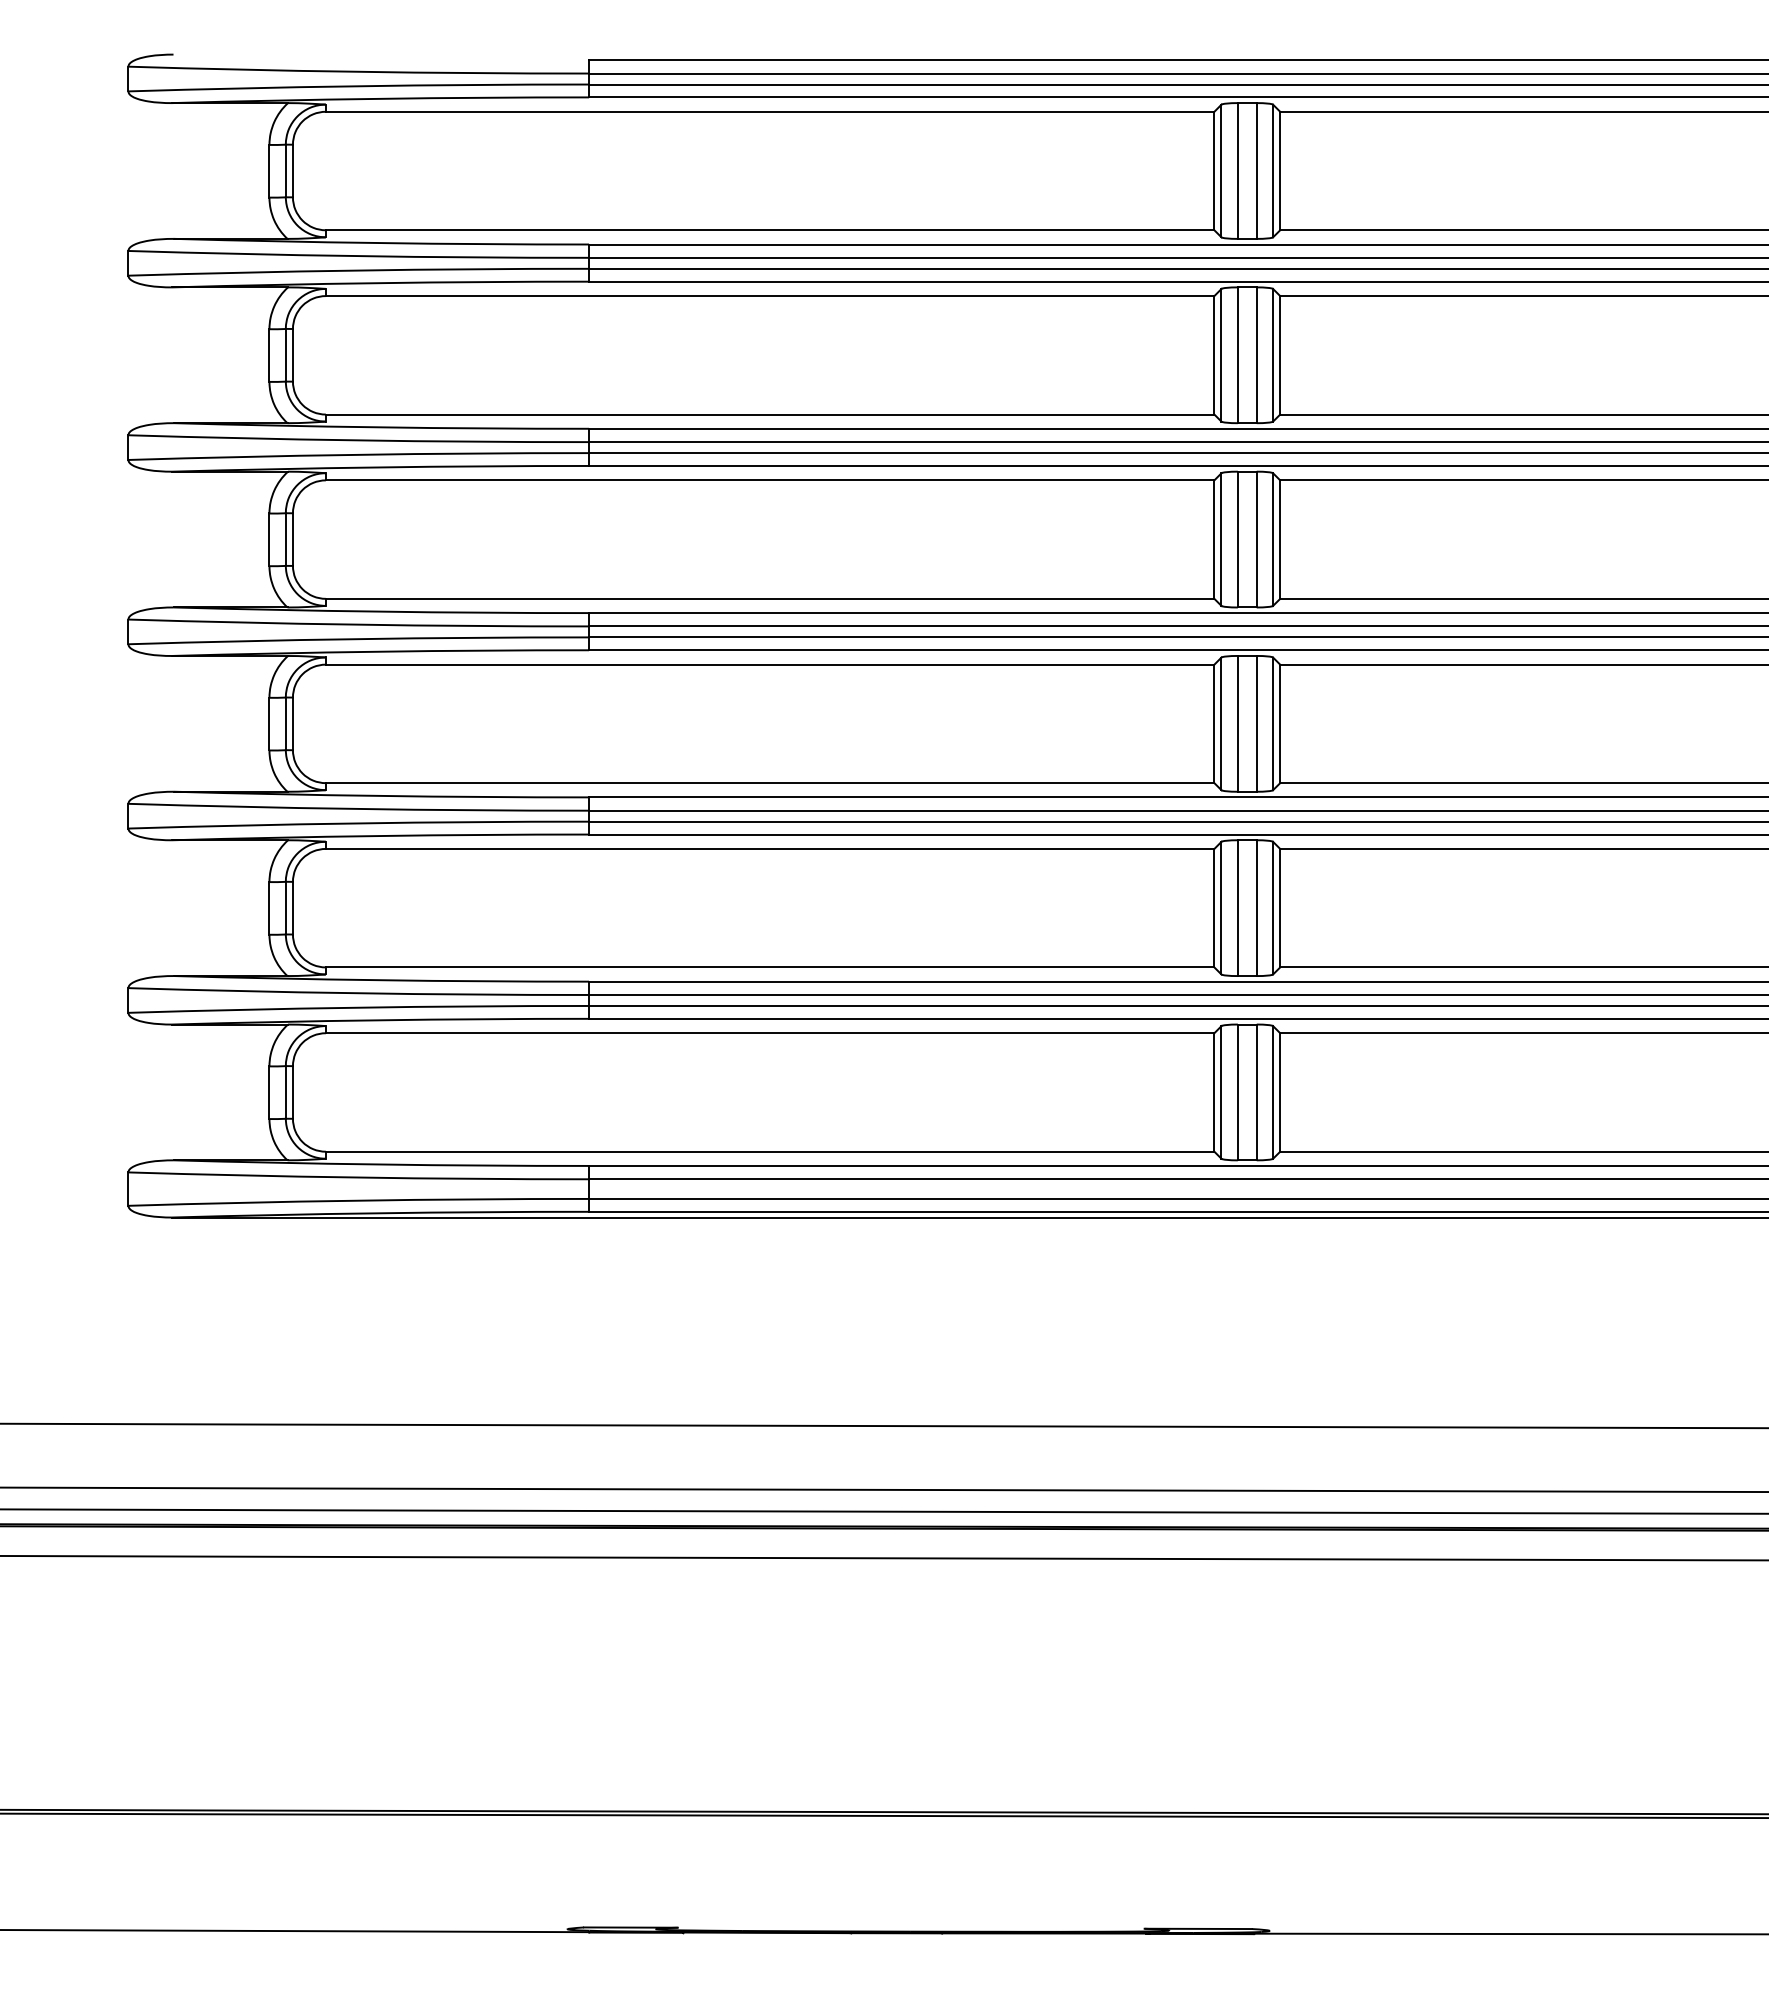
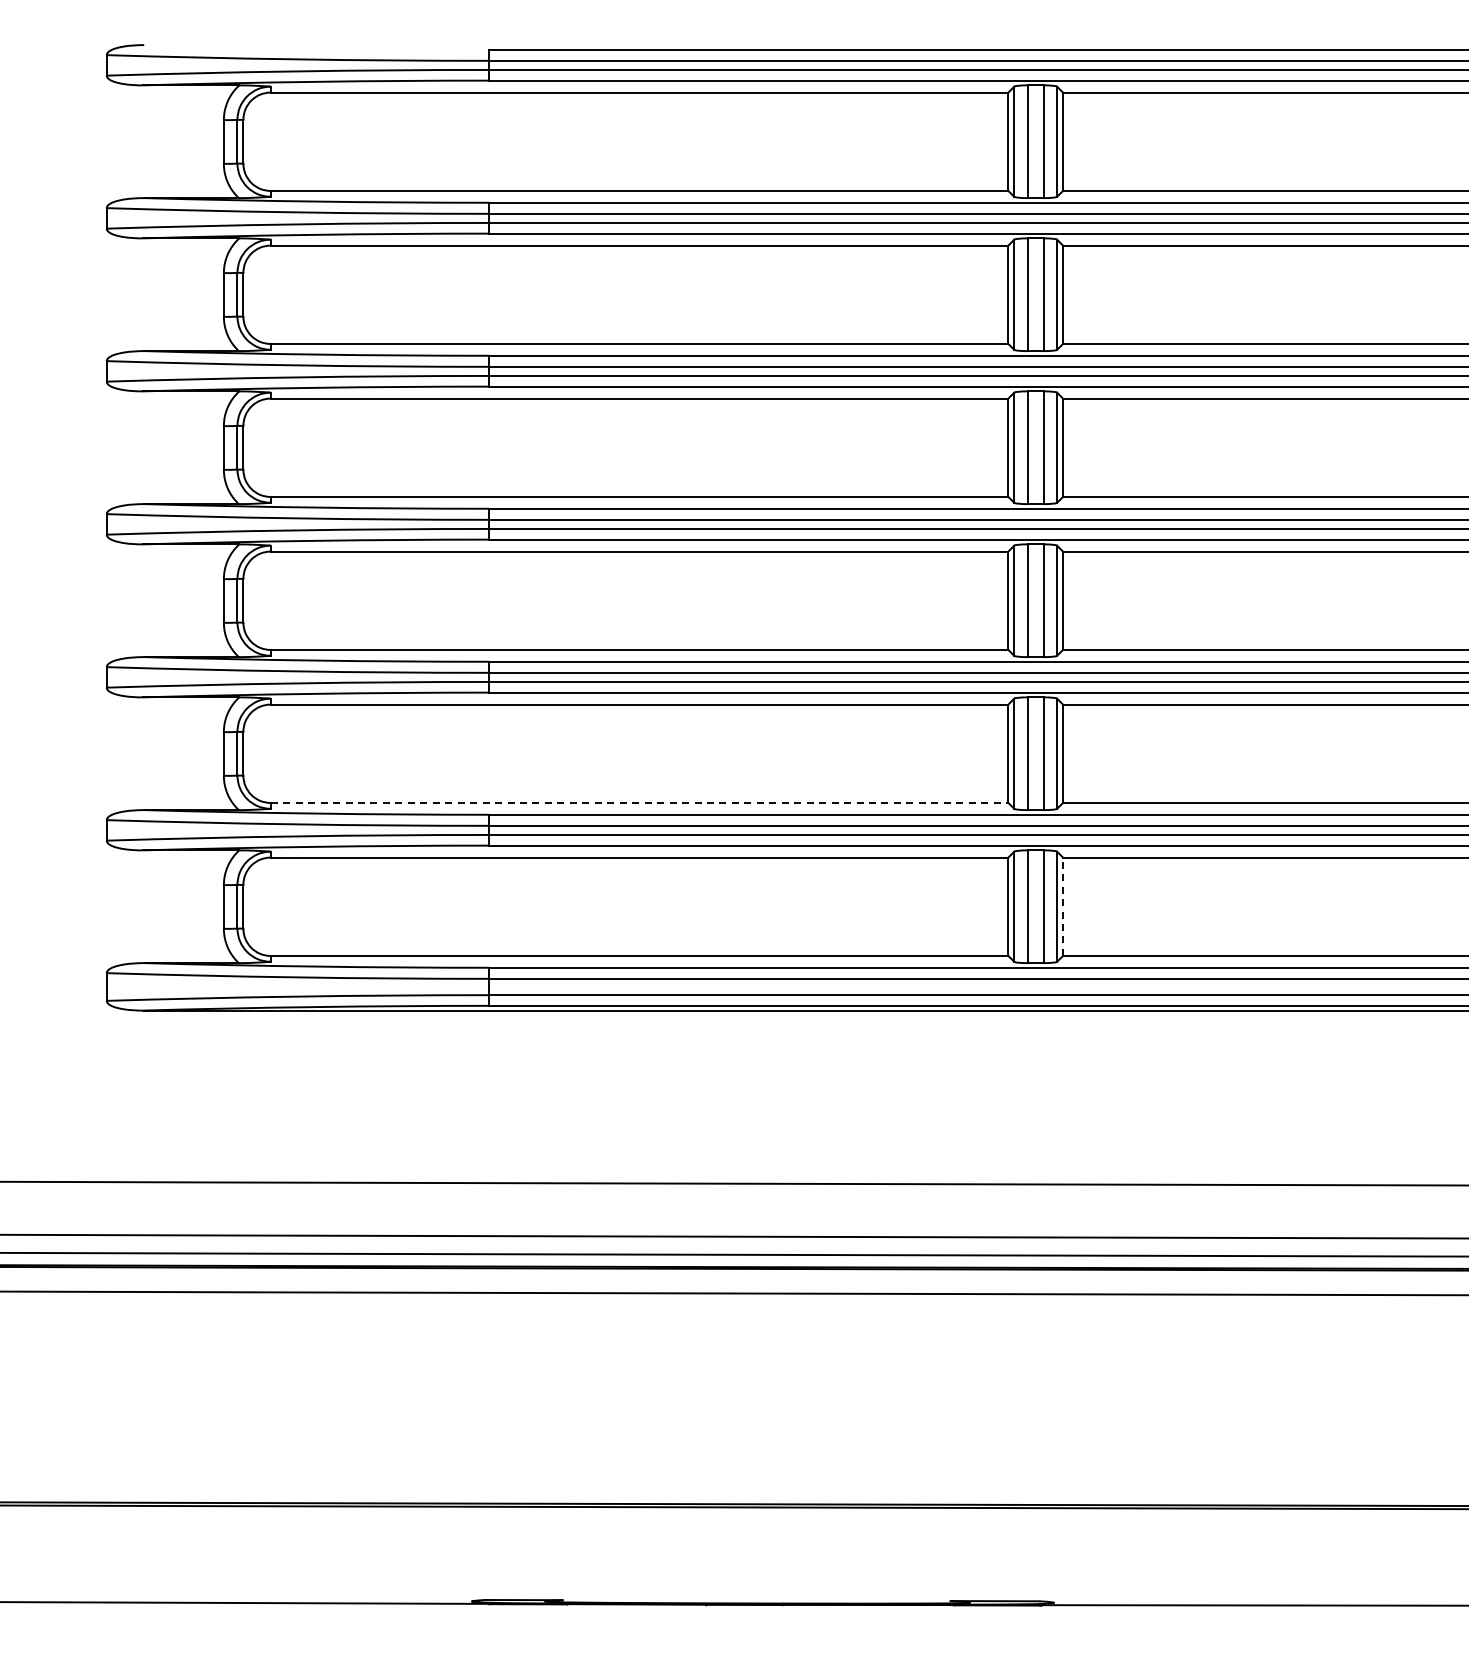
line: (770, 966) -> (639, 802), solid -> dashed
line: (1280, 1092) -> (1063, 906), solid -> dashed

